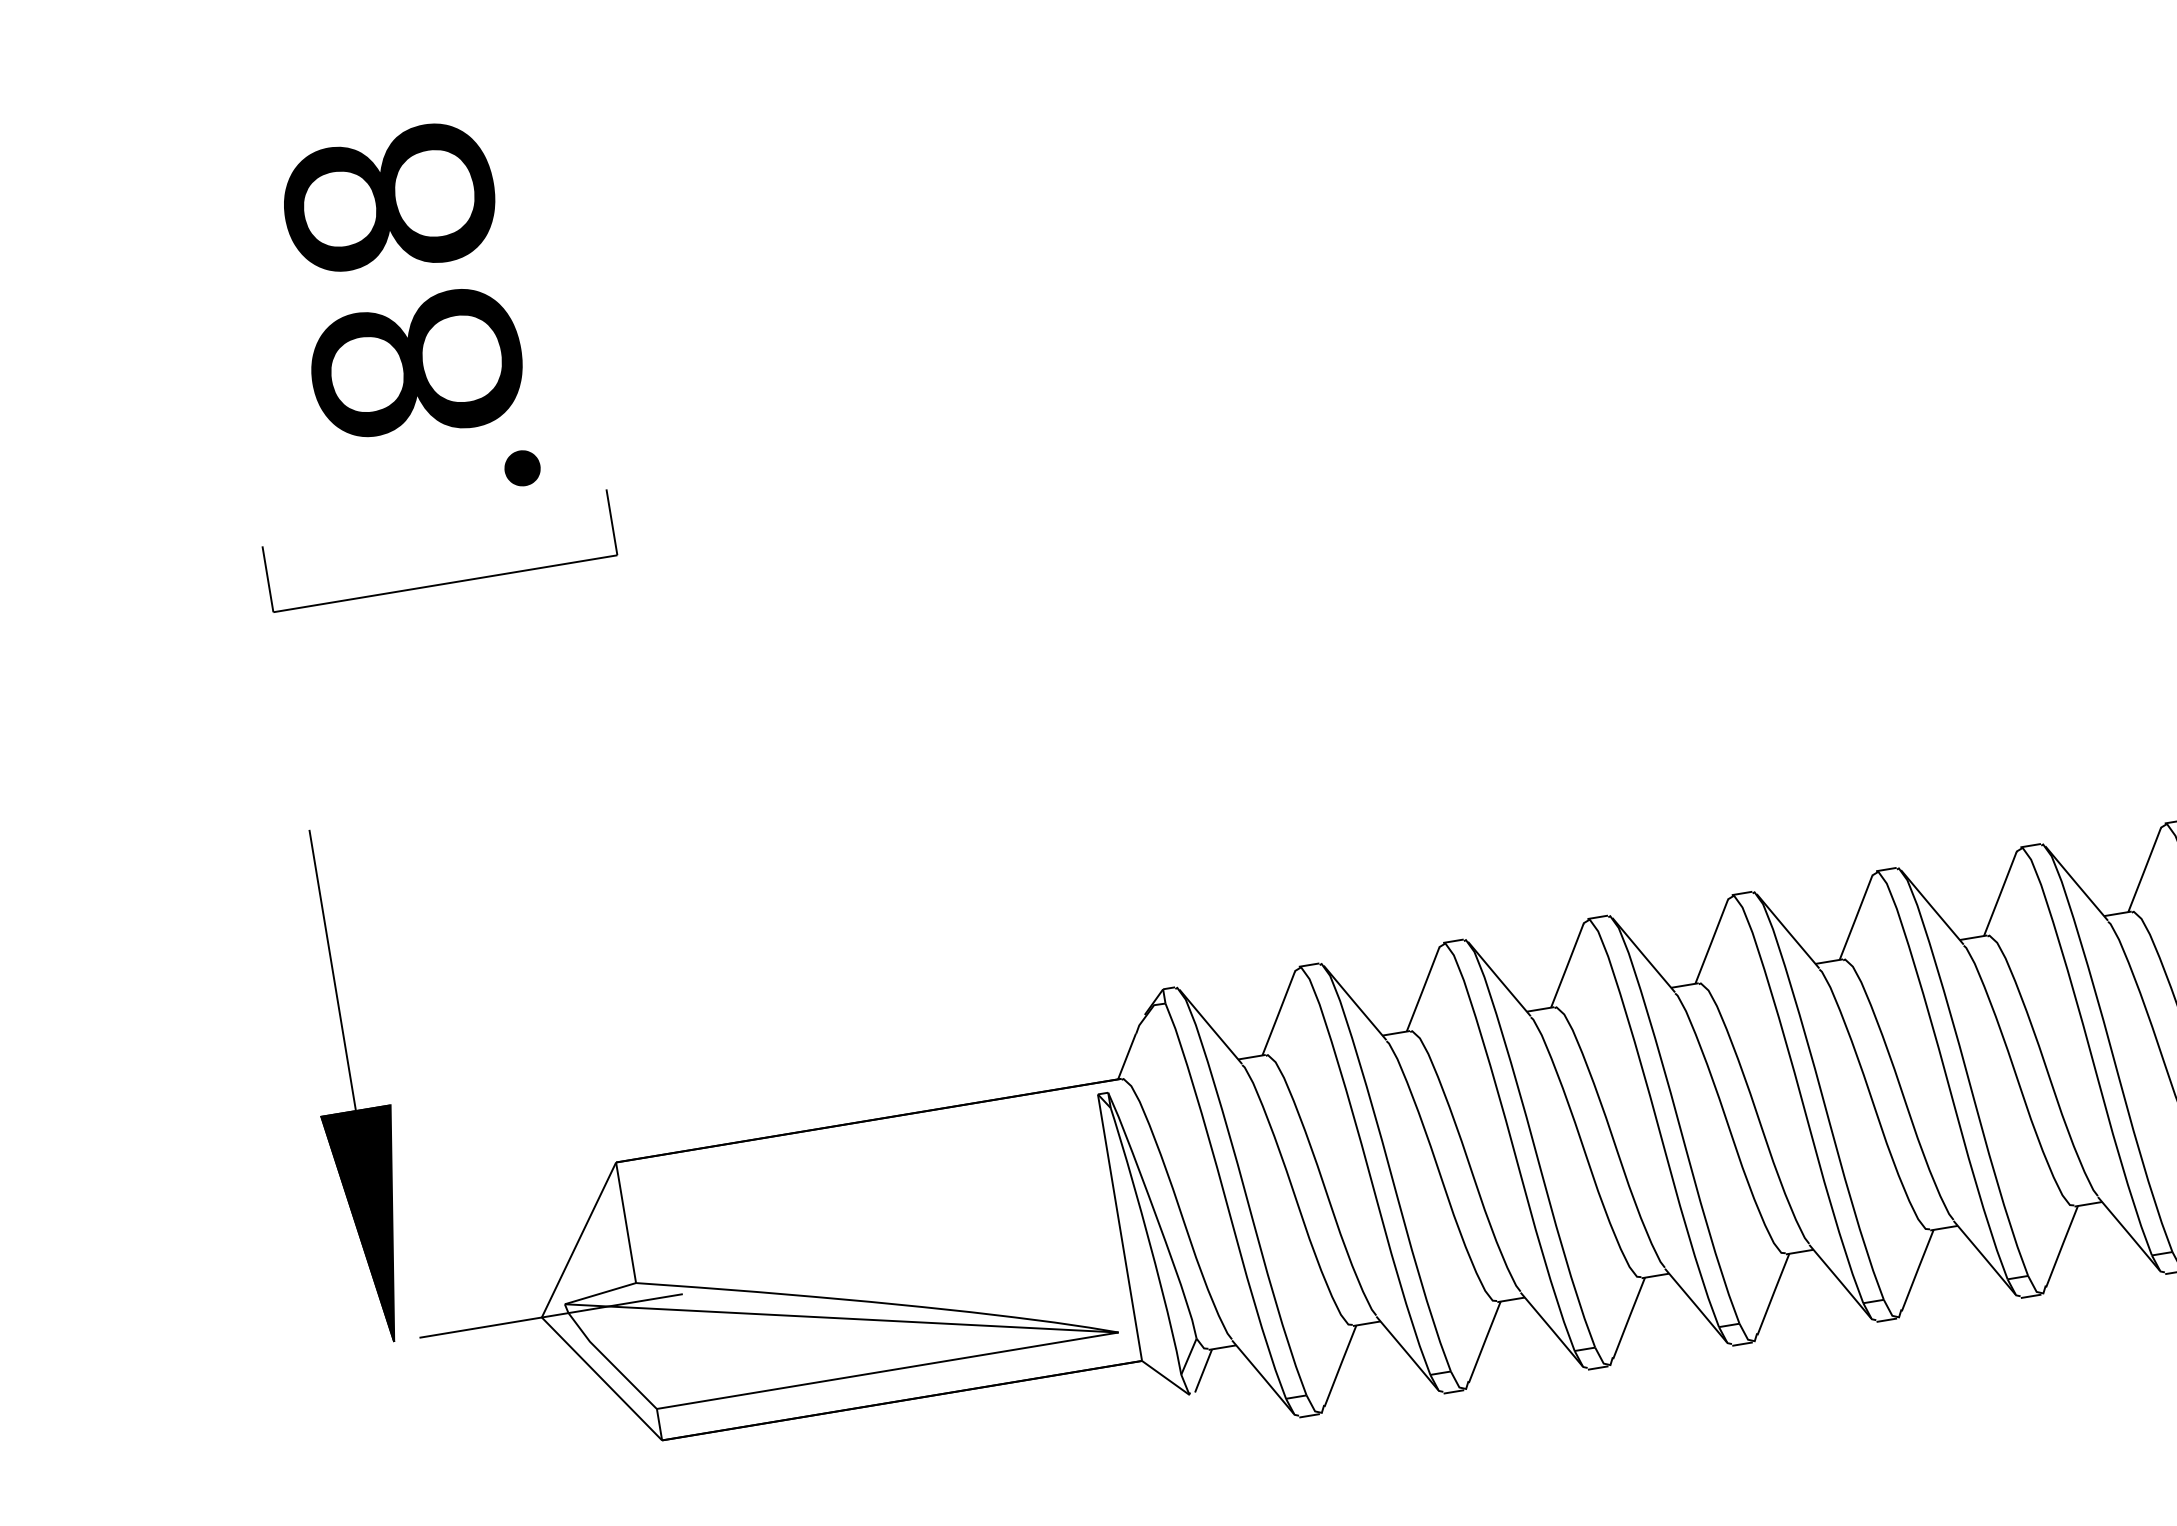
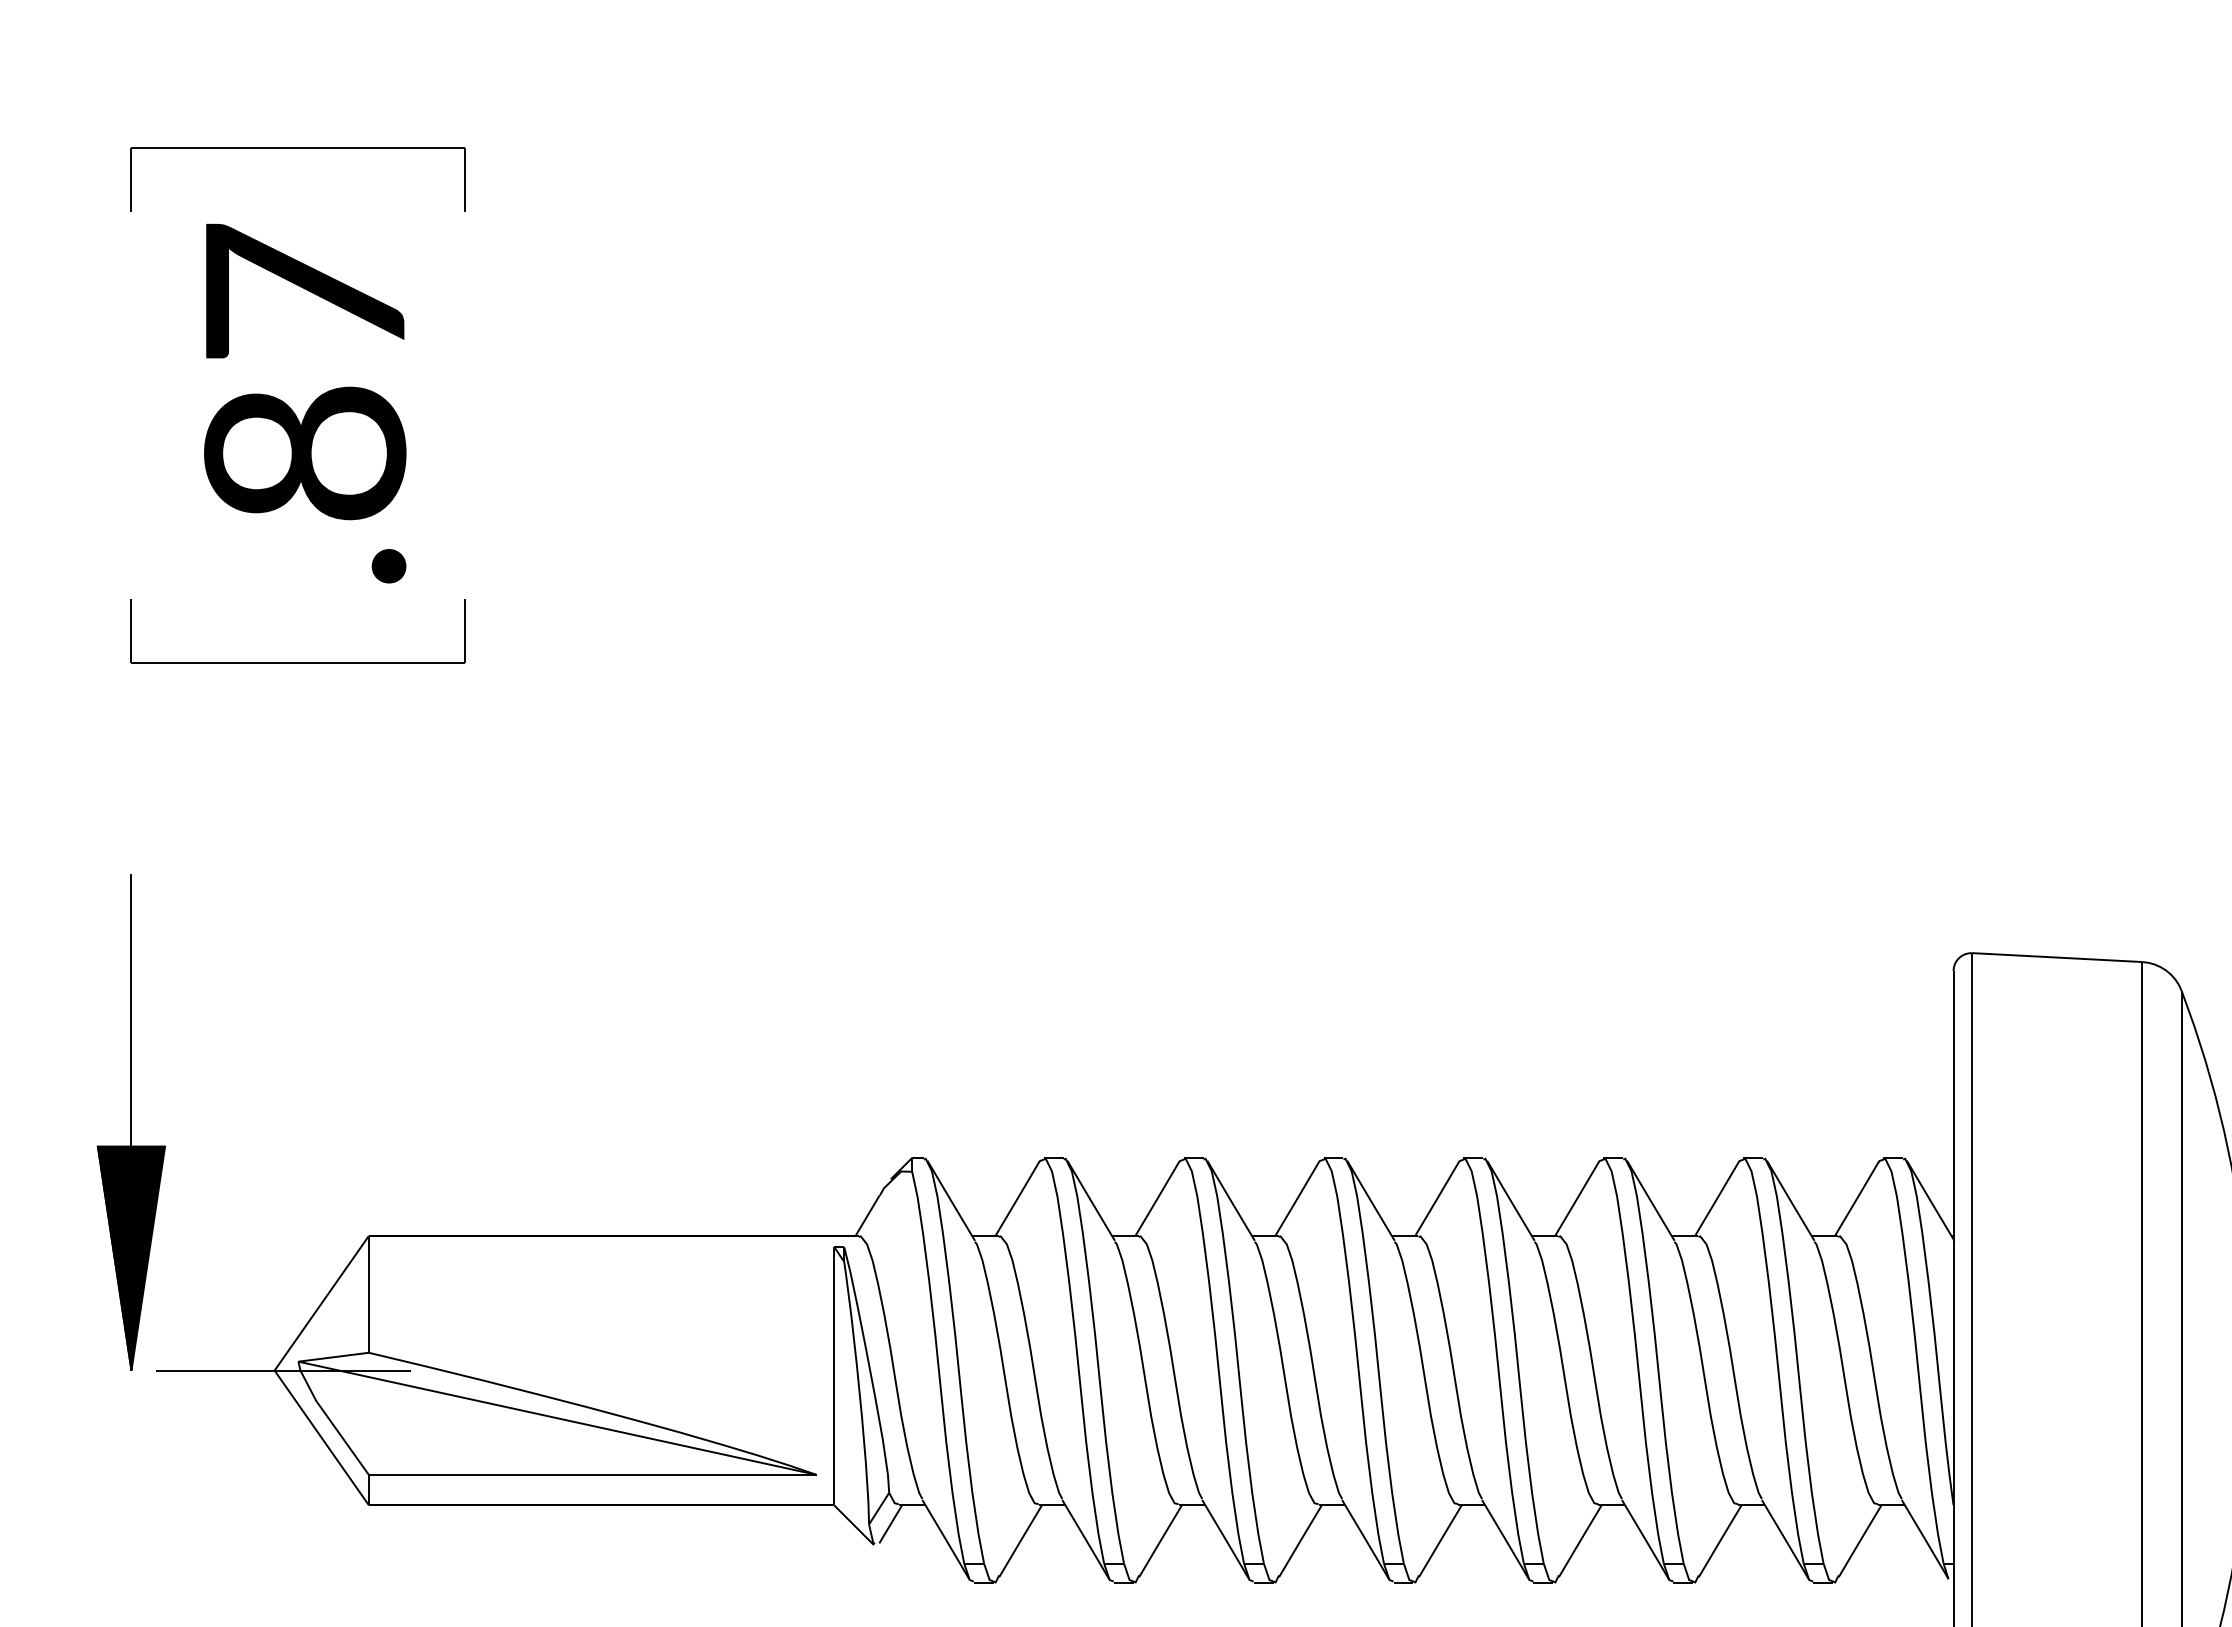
part: (356, 53) -> (297, 148), added
text: (389, 199) -> (305, 291), .88 -> .87

